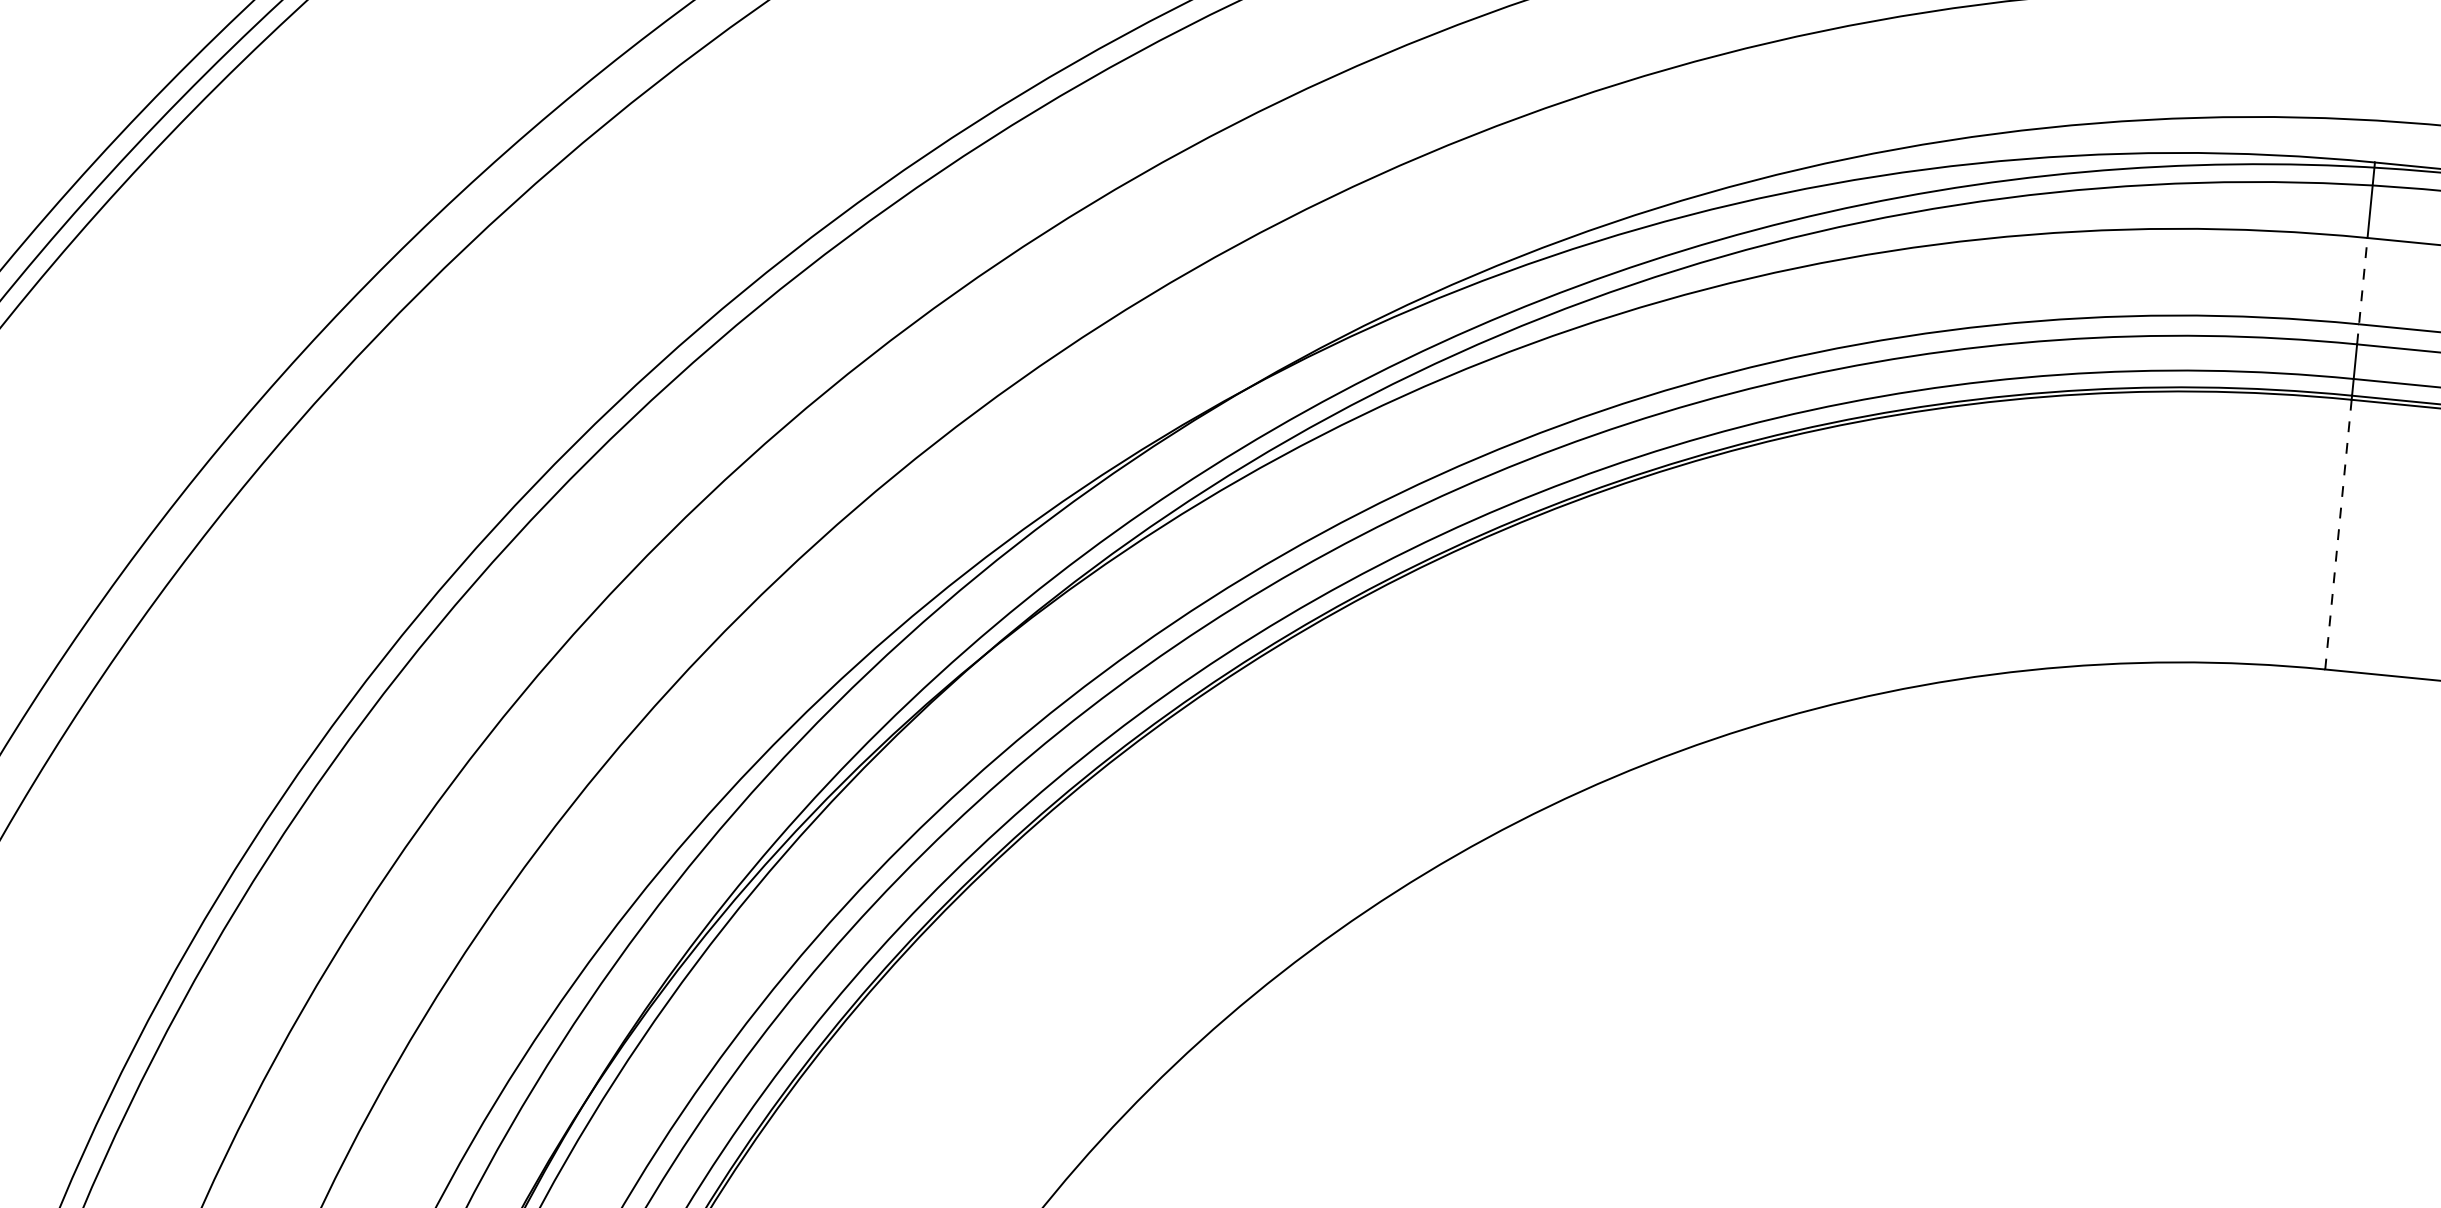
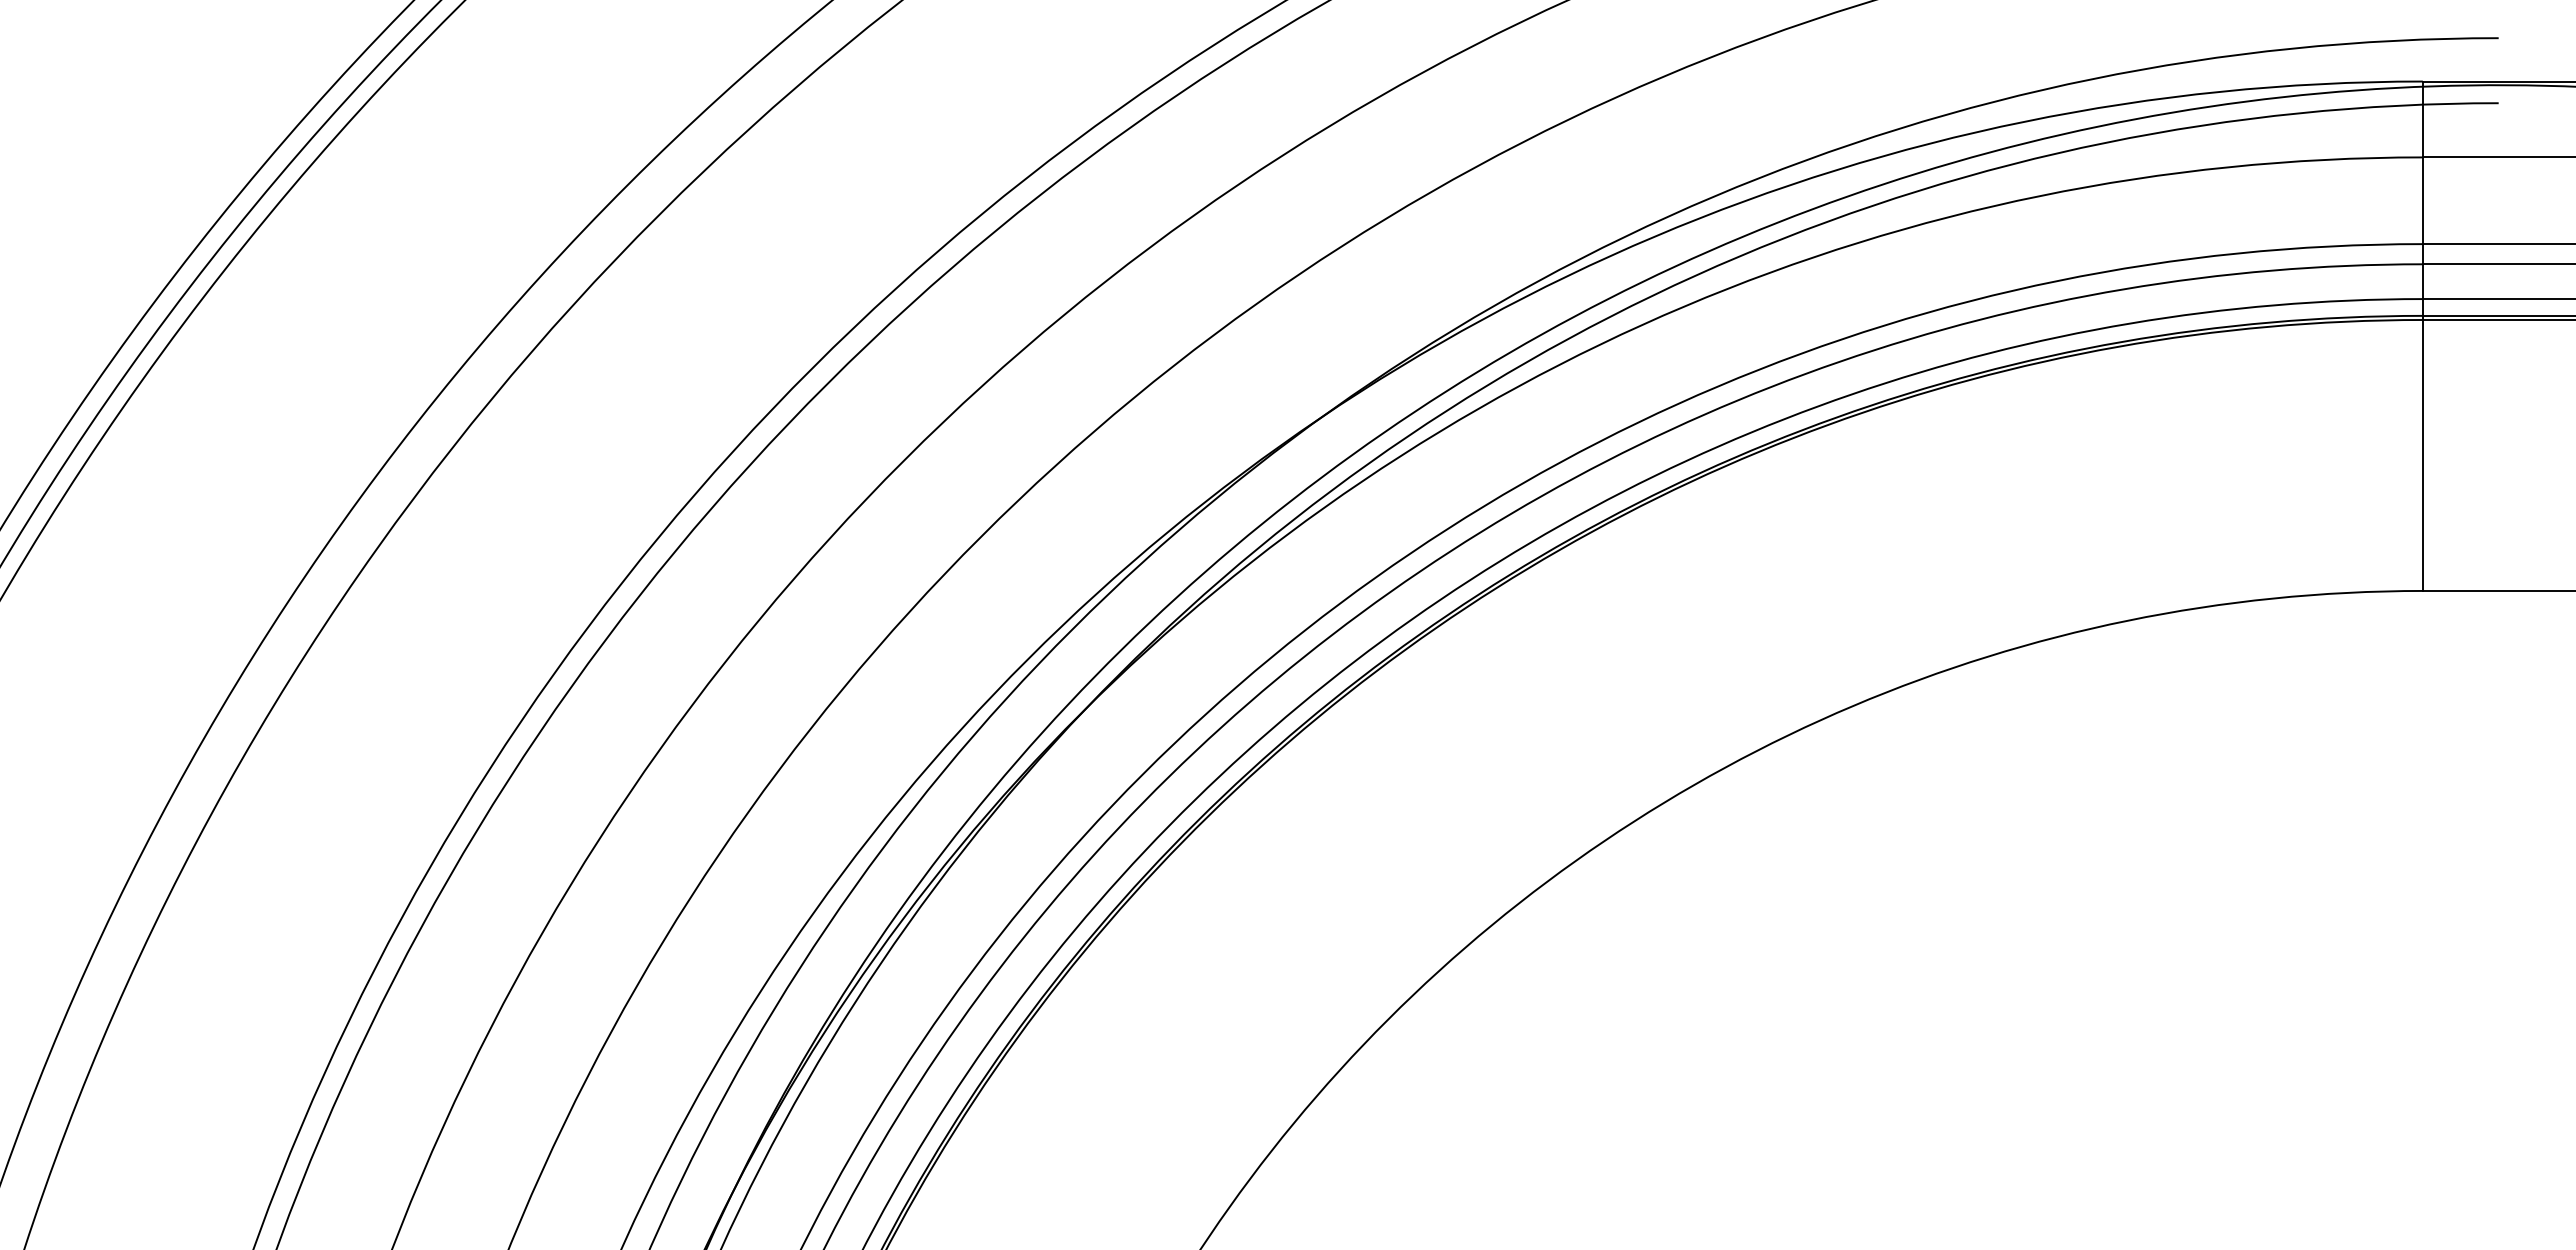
line: (2362, 290) -> (2422, 210), dashed -> solid
line: (2338, 533) -> (2422, 454), dashed -> solid

